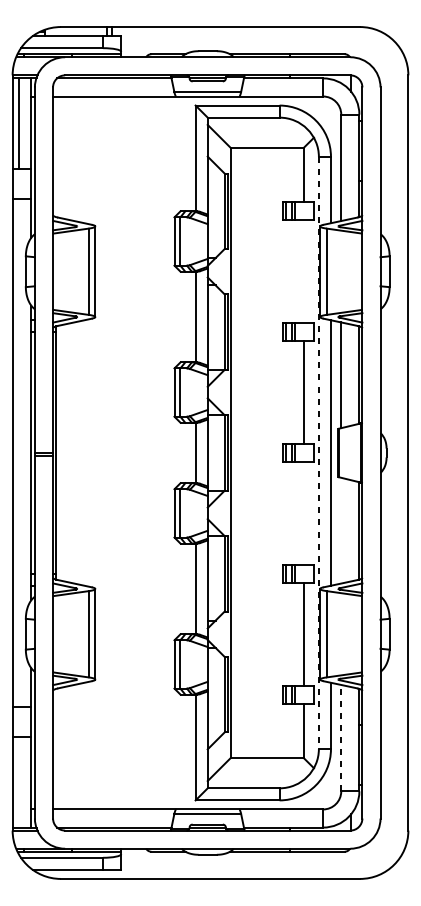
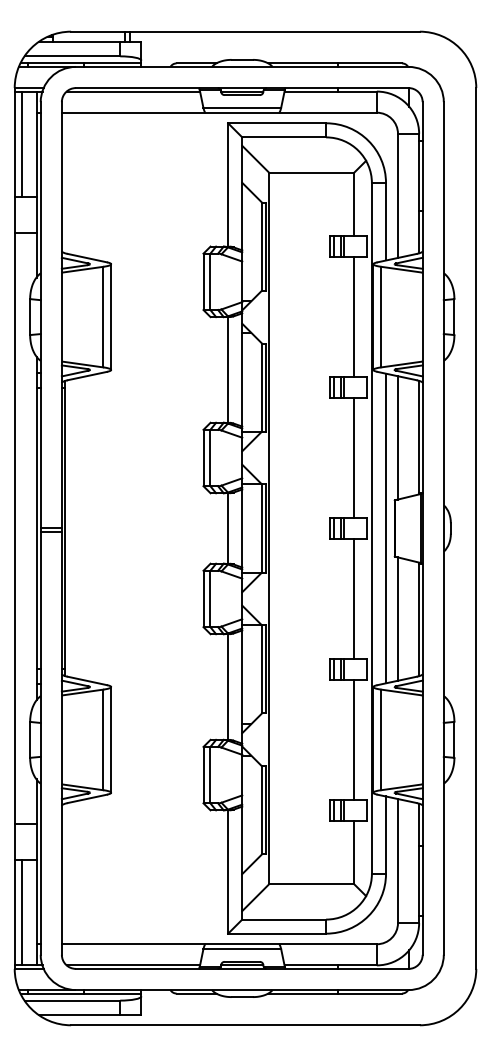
line: (303, 271) -> (354, 316), added
line: (318, 453) -> (371, 528), dashed -> solid
line: (303, 513) -> (354, 598), added
line: (341, 530) -> (398, 618), added
line: (341, 737) -> (398, 860), dashed -> solid
line: (19, 782) -> (22, 912), added

